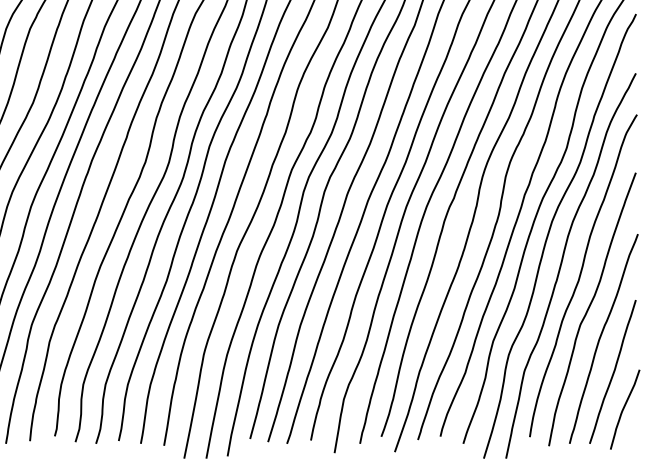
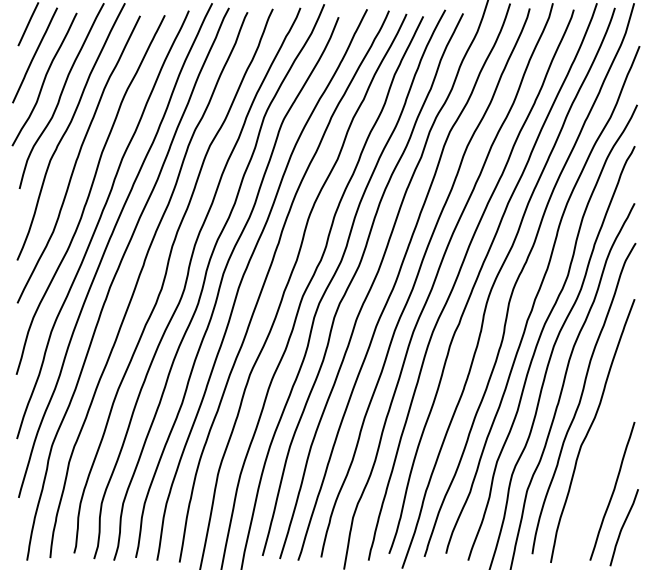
curve: (601, 336) -> (601, 457), removed

